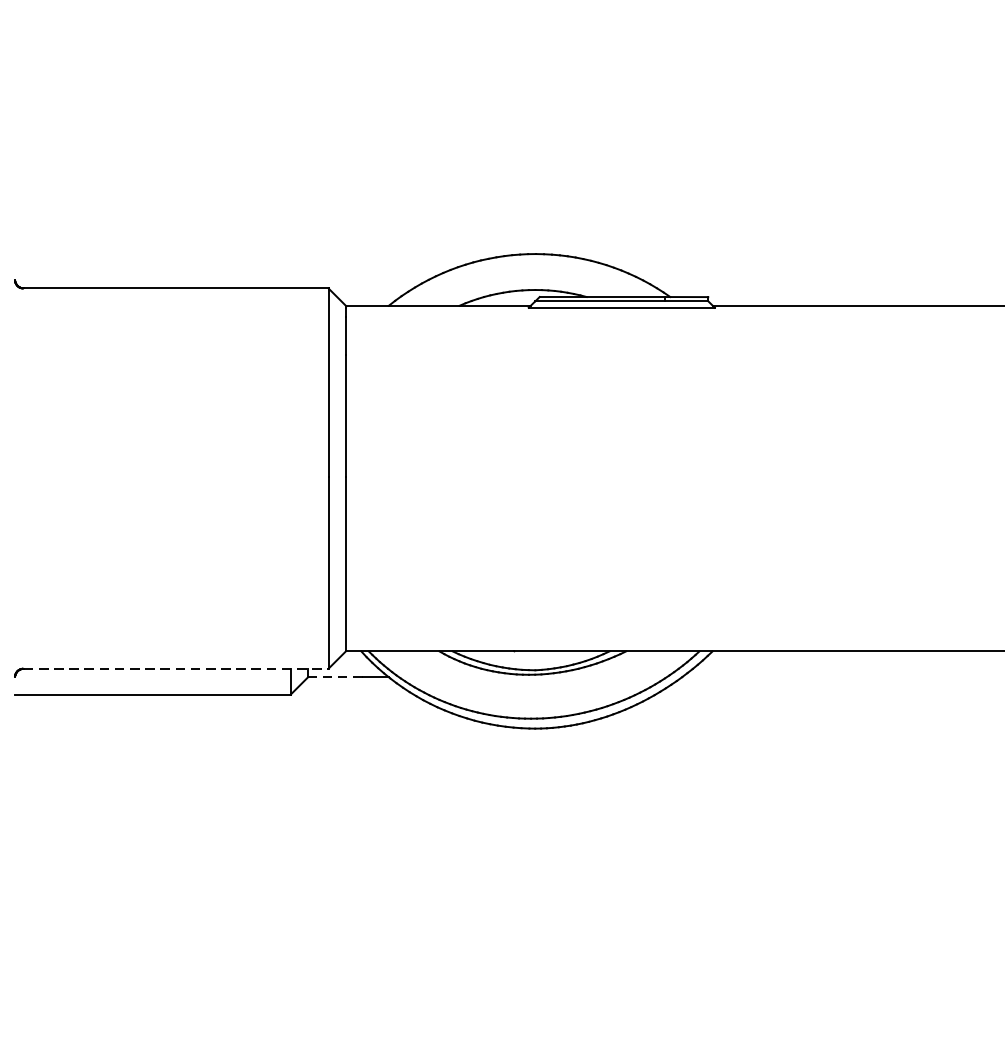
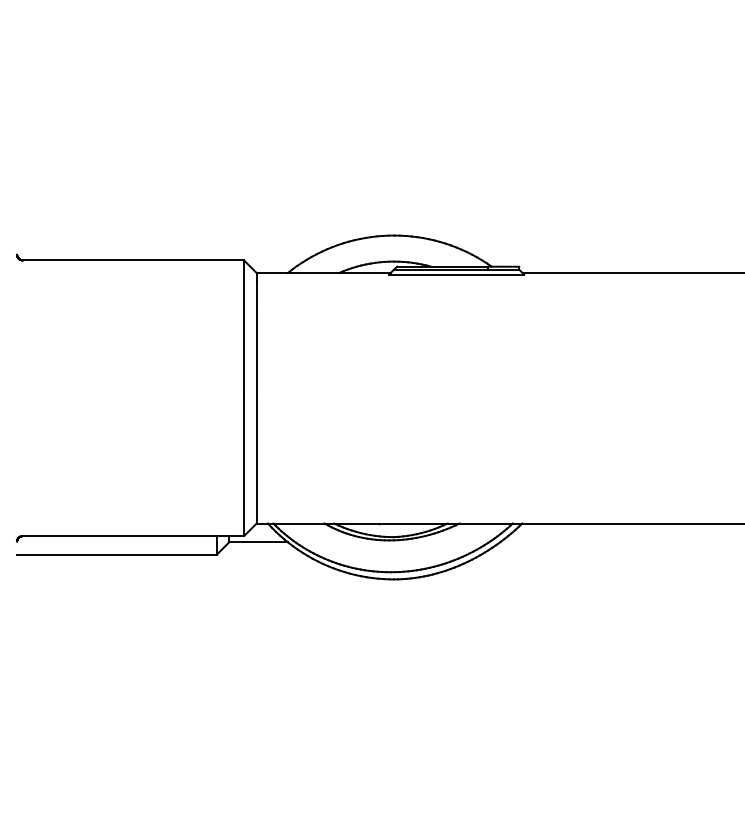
line: (177, 669) -> (134, 536), dashed -> solid
line: (335, 677) -> (249, 542), dashed -> solid

